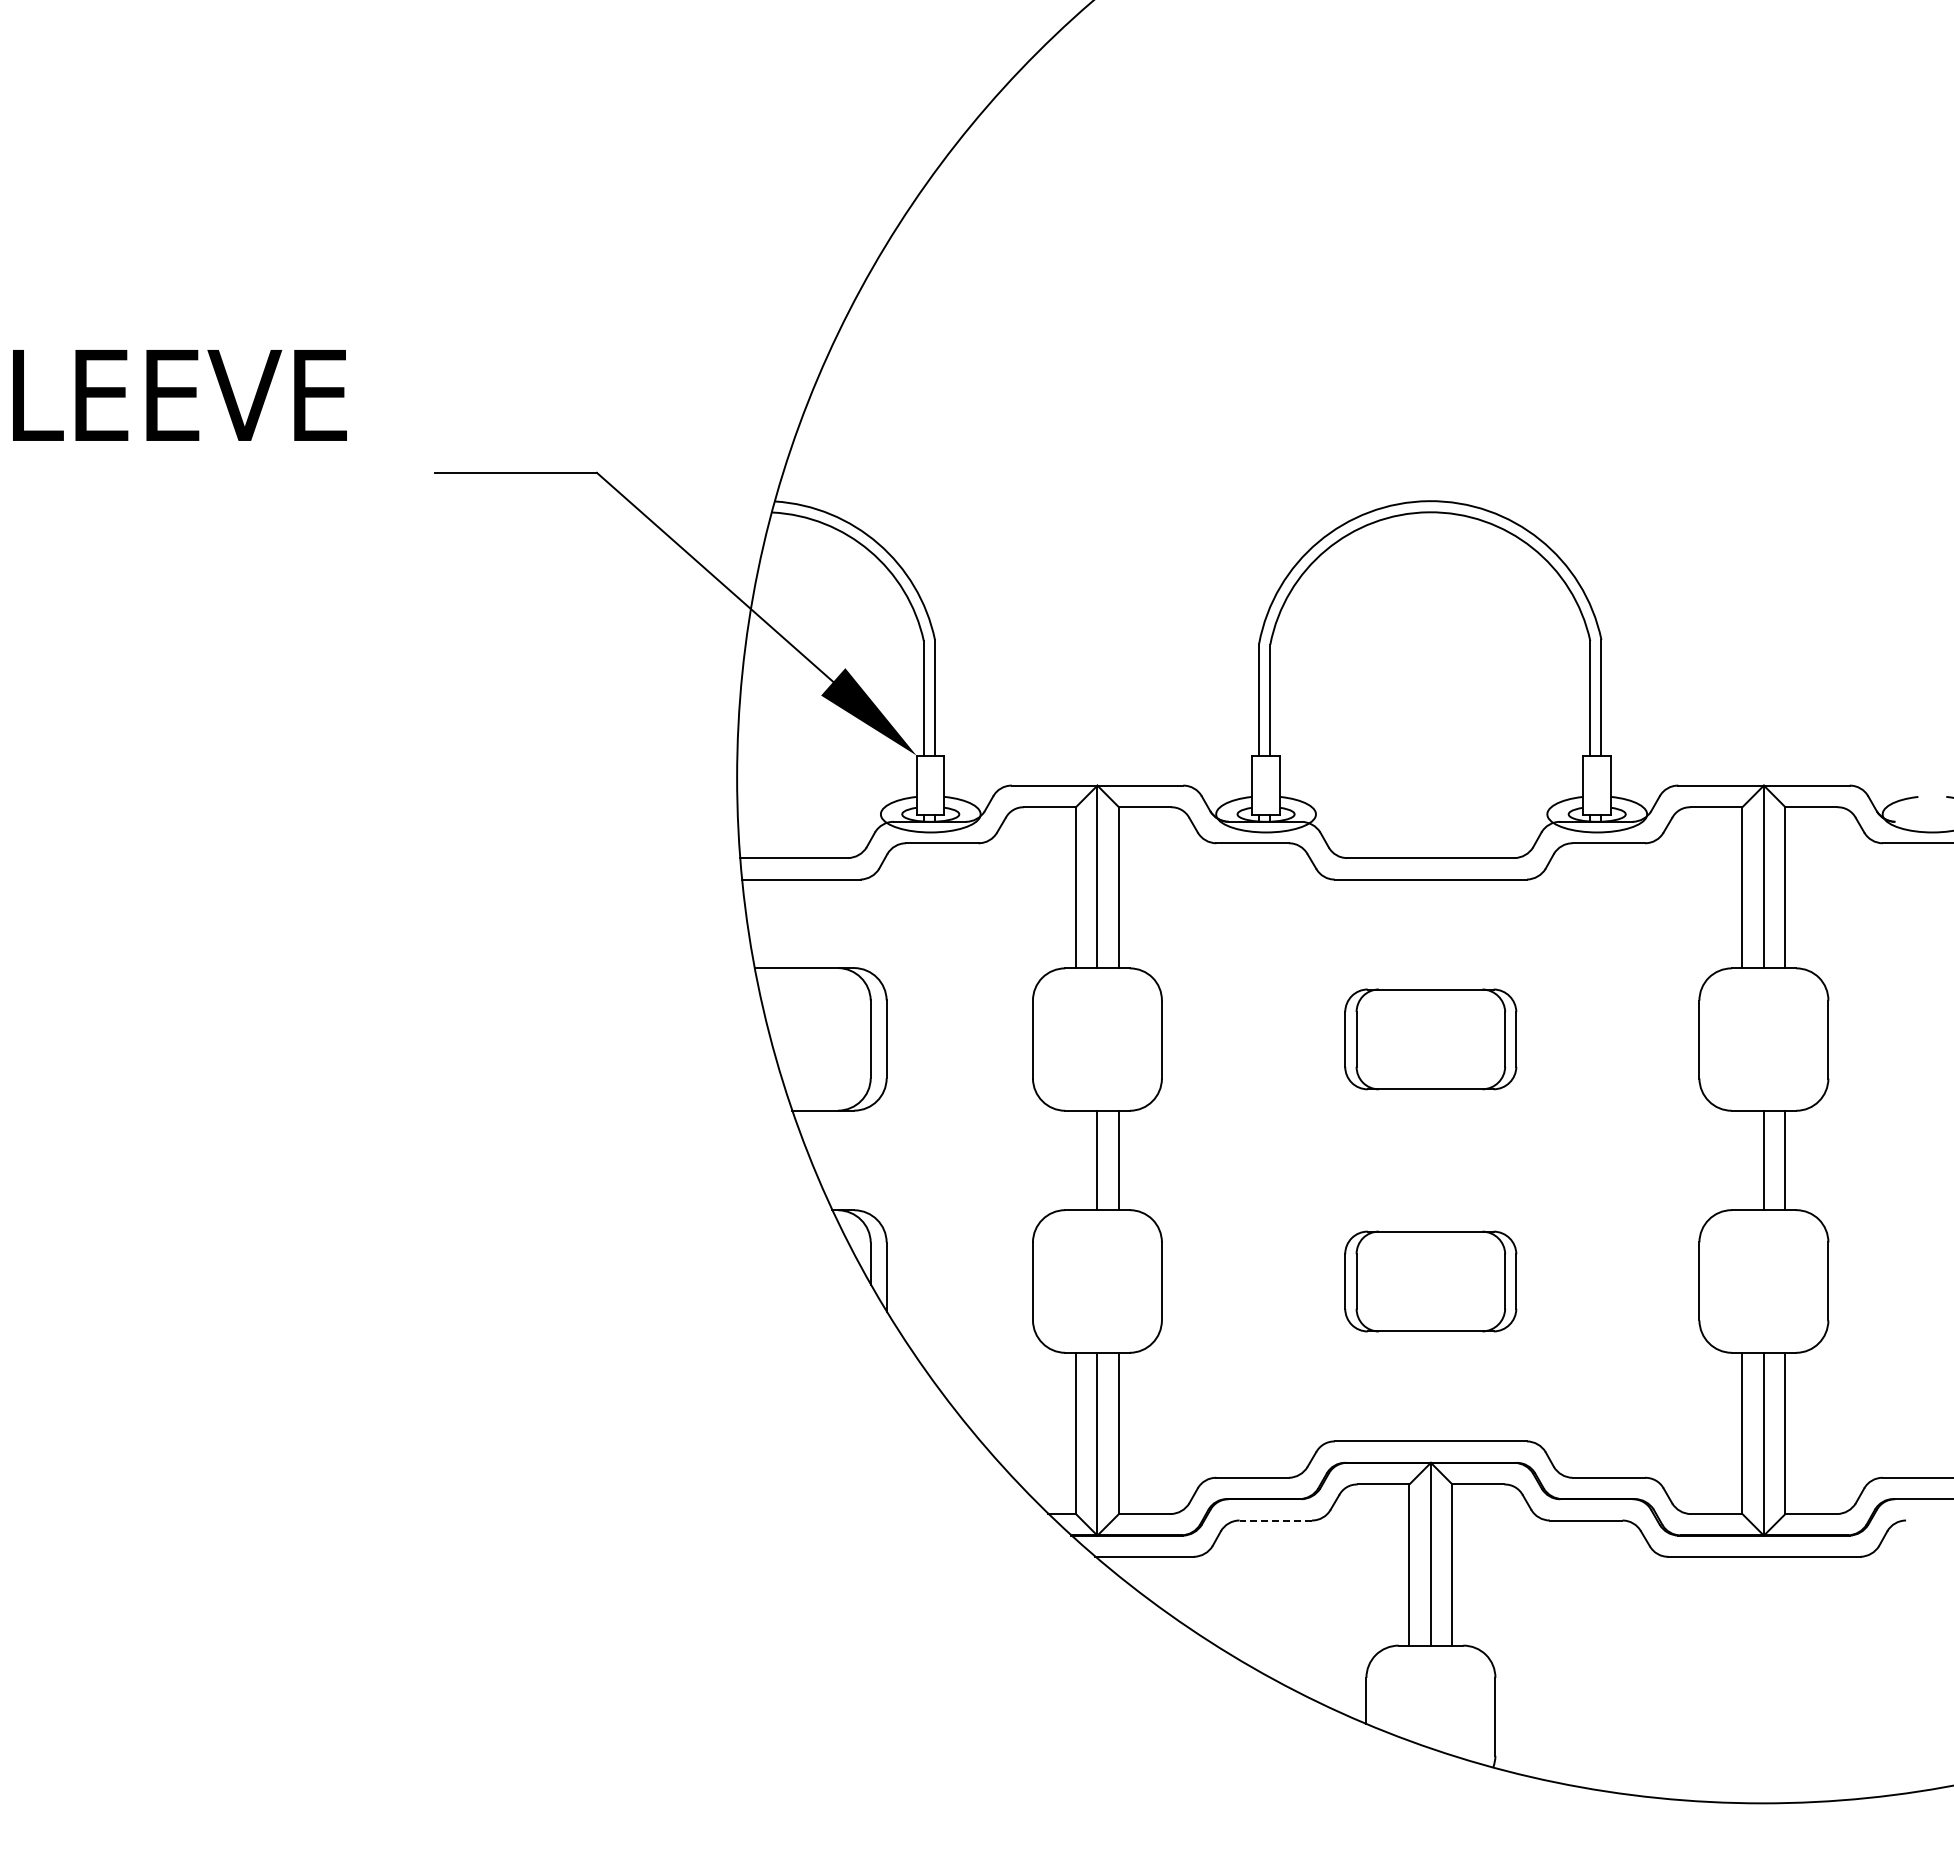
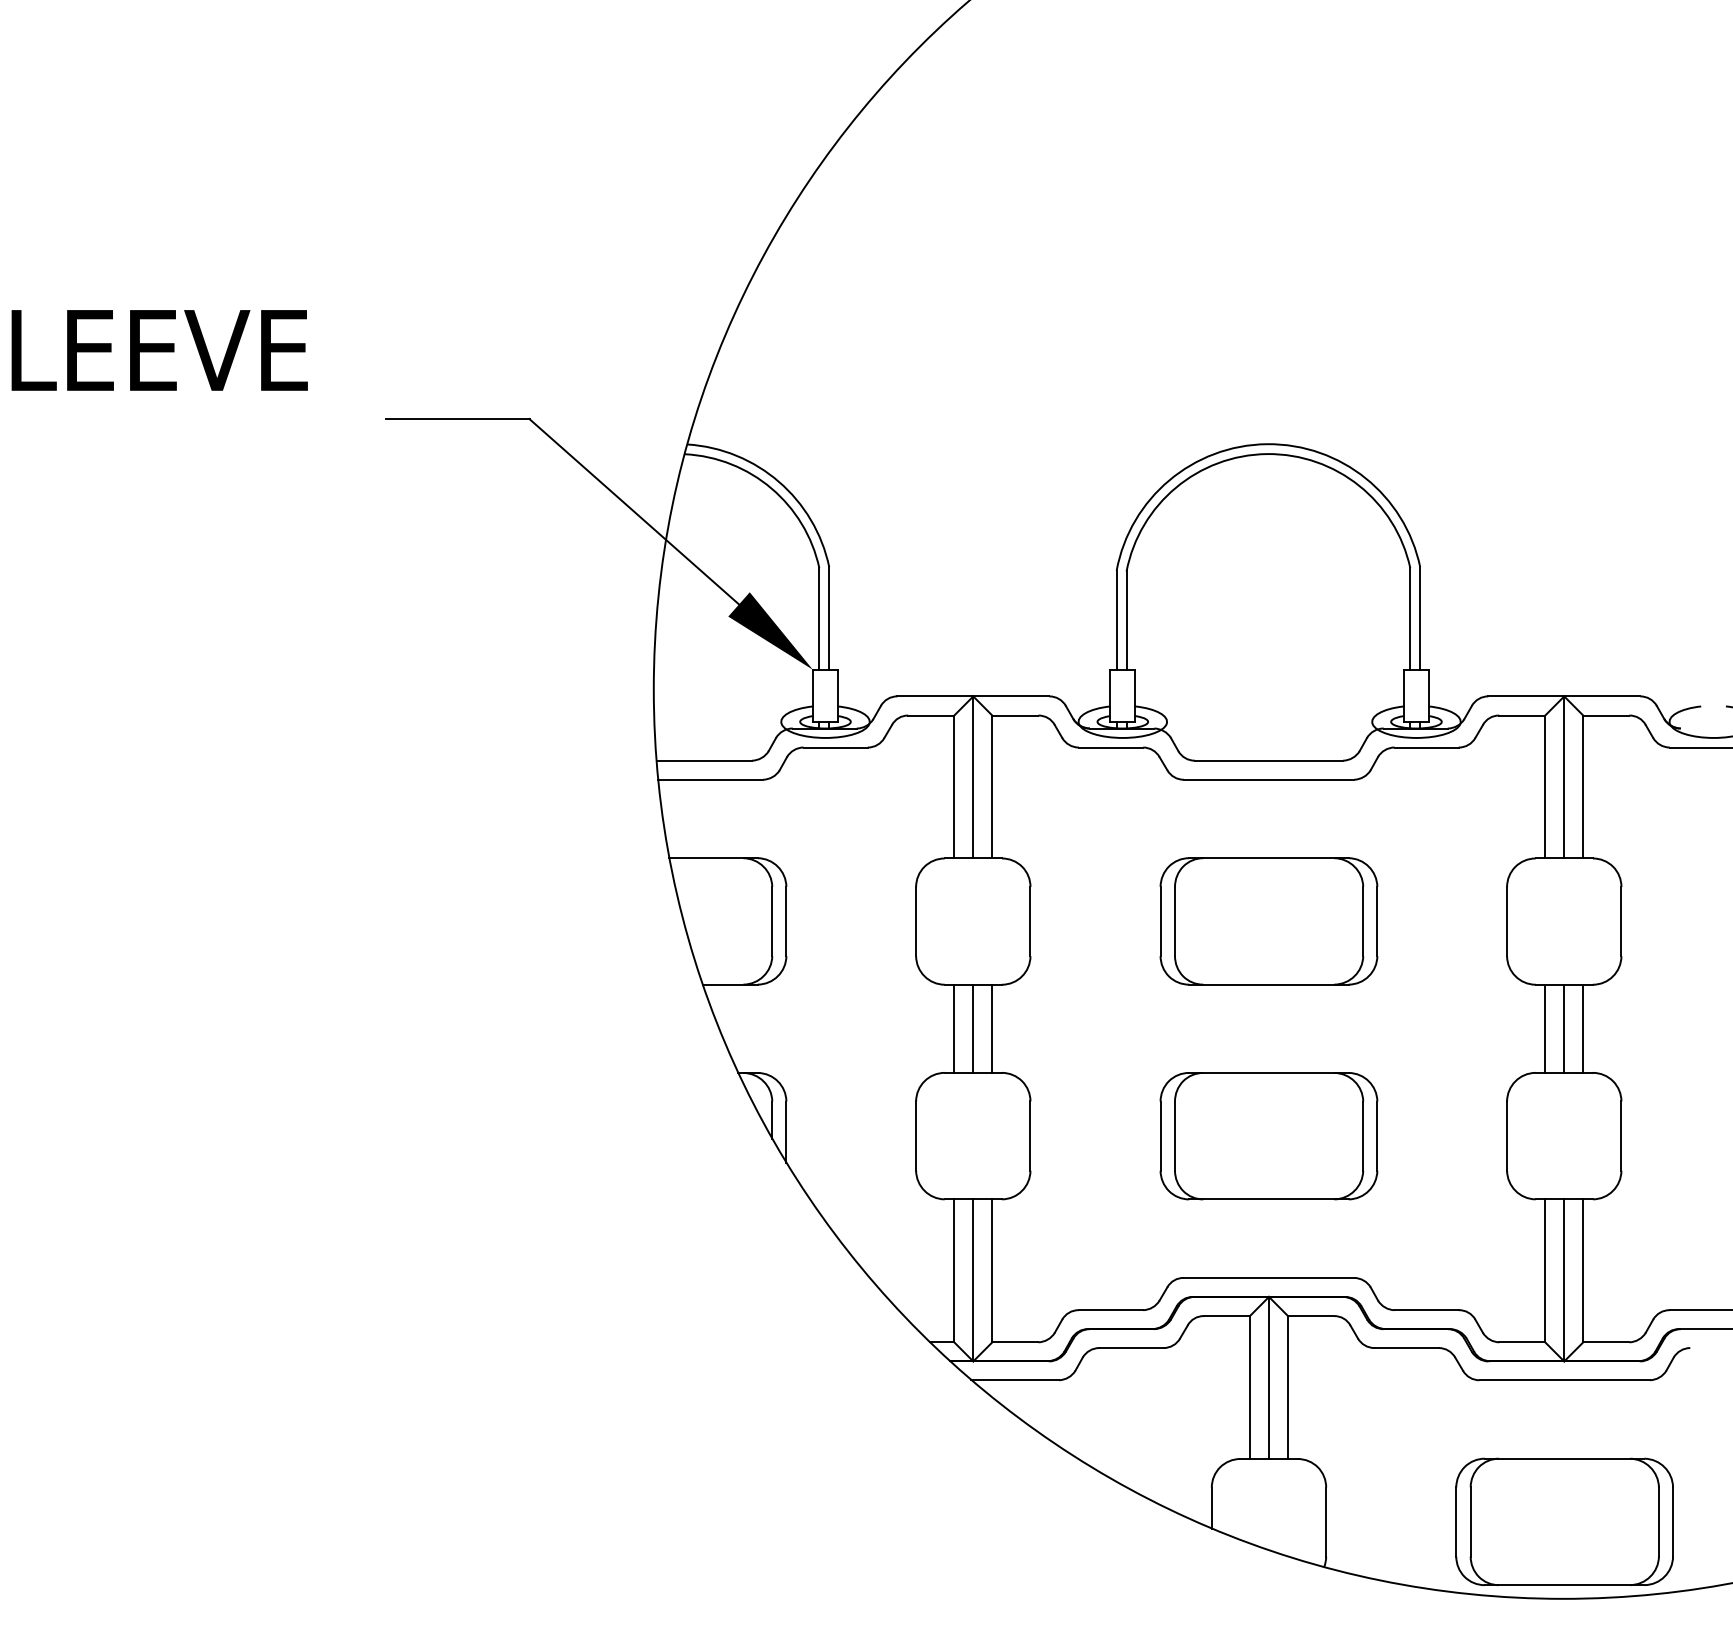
part: (1430, 1039) -> (1268, 921), size x1.43
line: (1075, 1160) -> (953, 1028), added
line: (1742, 1160) -> (1545, 1028), added
part: (1430, 1281) -> (1268, 1136), size x1.43
line: (1275, 1520) -> (1131, 1348), dashed -> solid
part: (1764, 1716) -> (1564, 1521), added

